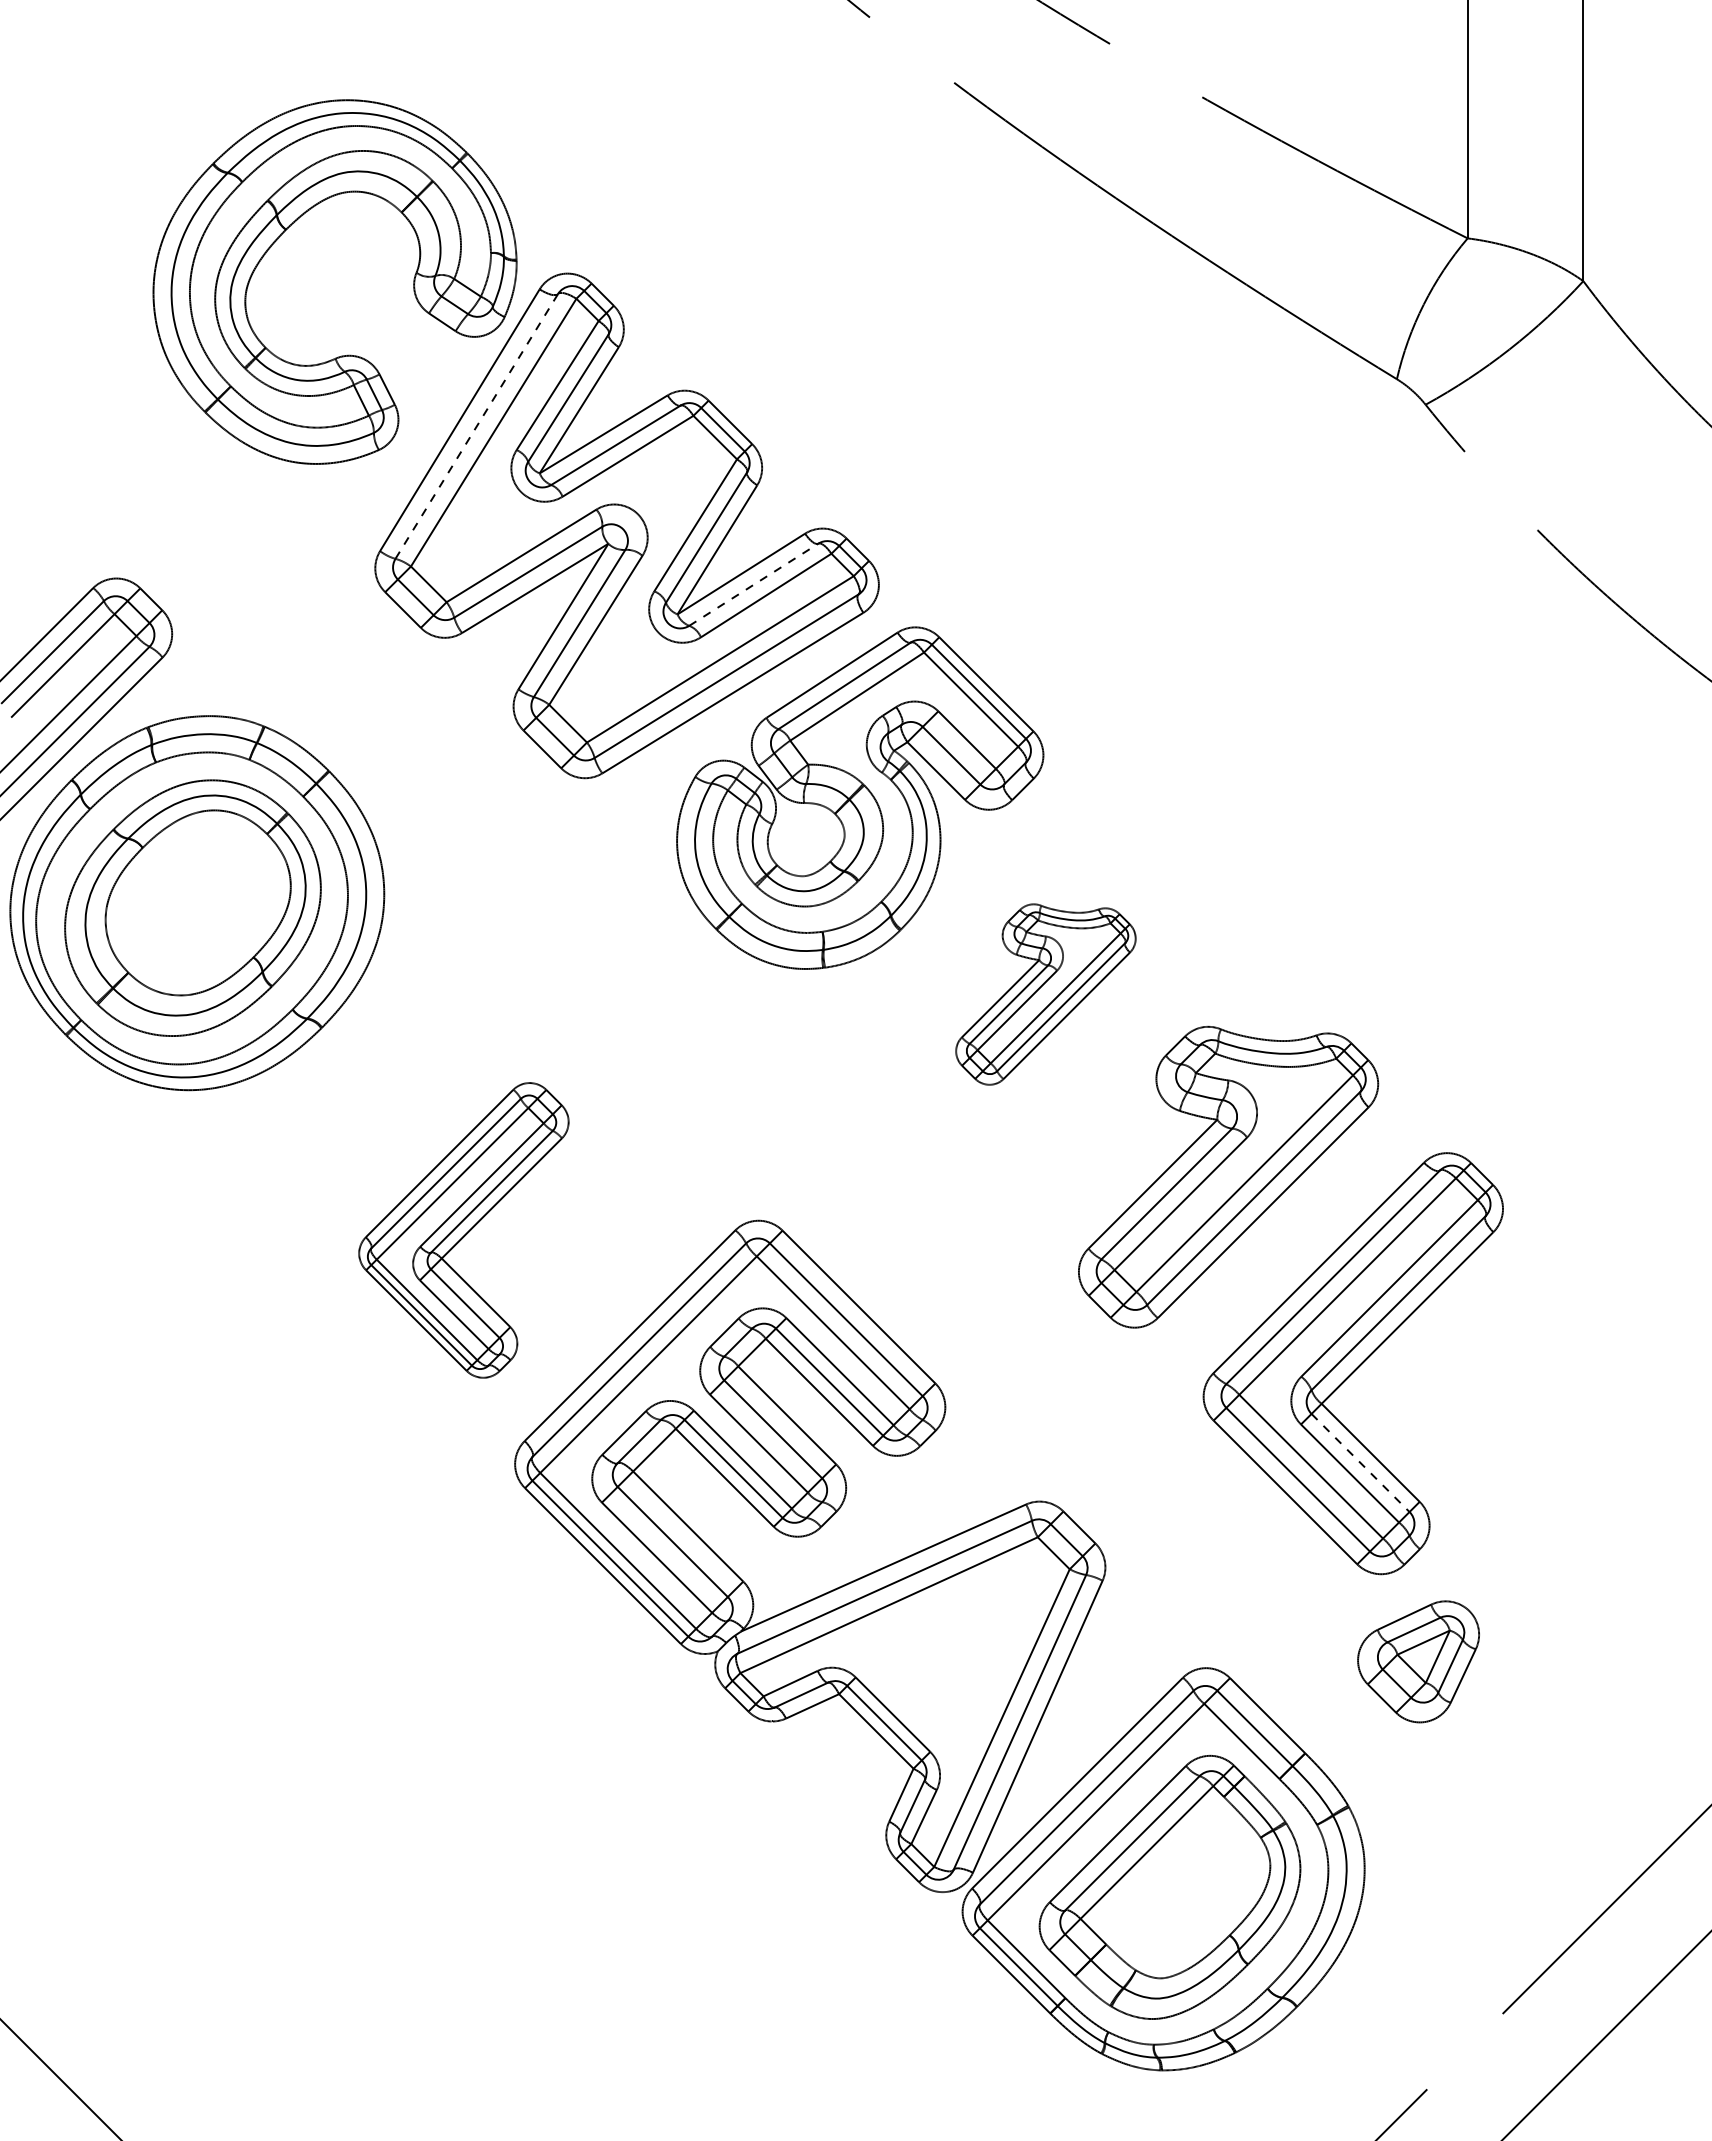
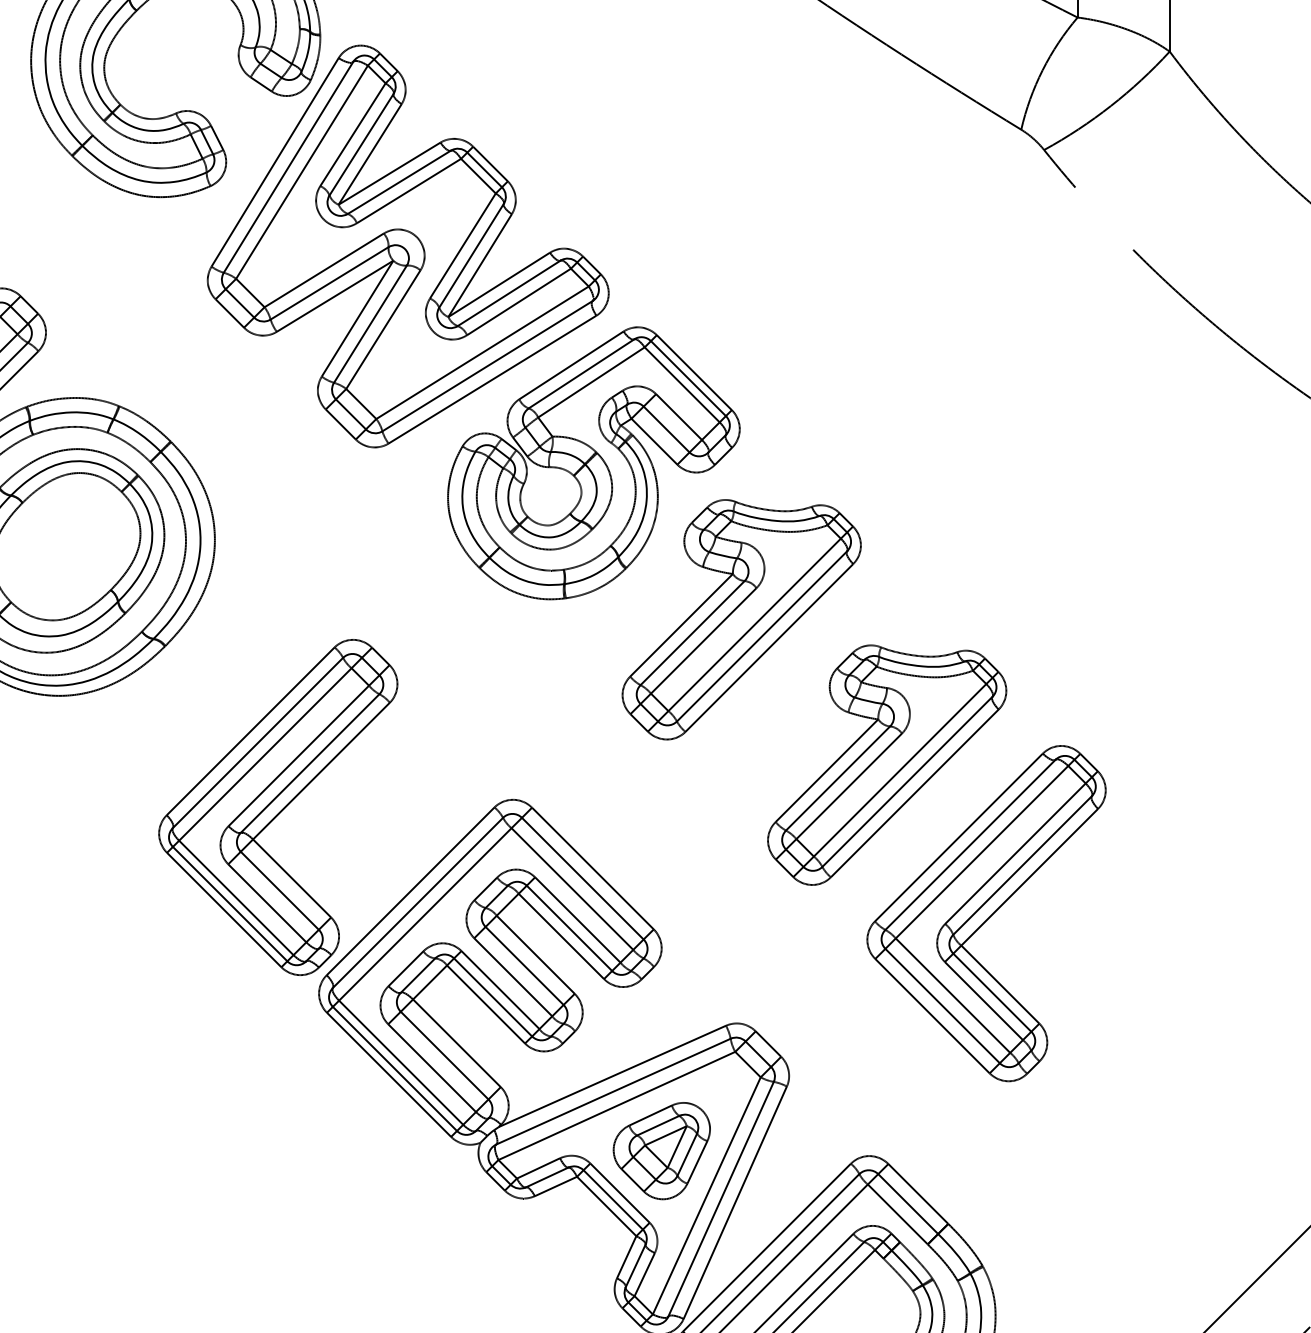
line: (477, 426) -> (289, 167), dashed -> solid
line: (753, 584) -> (508, 293), dashed -> solid
part: (1045, 994) -> (741, 619), size x1.67
part: (463, 1230) -> (277, 807), size x1.43
line: (1360, 1463) -> (992, 993), dashed -> solid
part: (1418, 1661) -> (661, 1150), moved

